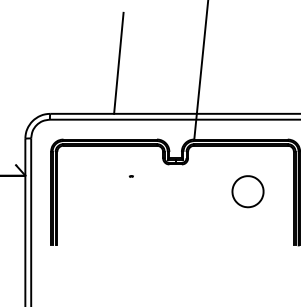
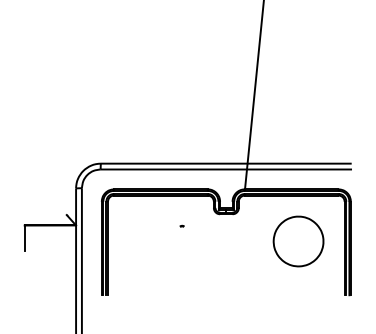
line: (118, 62) -> (169, 112), removed
part: (247, 191) -> (298, 241), size x1.6

